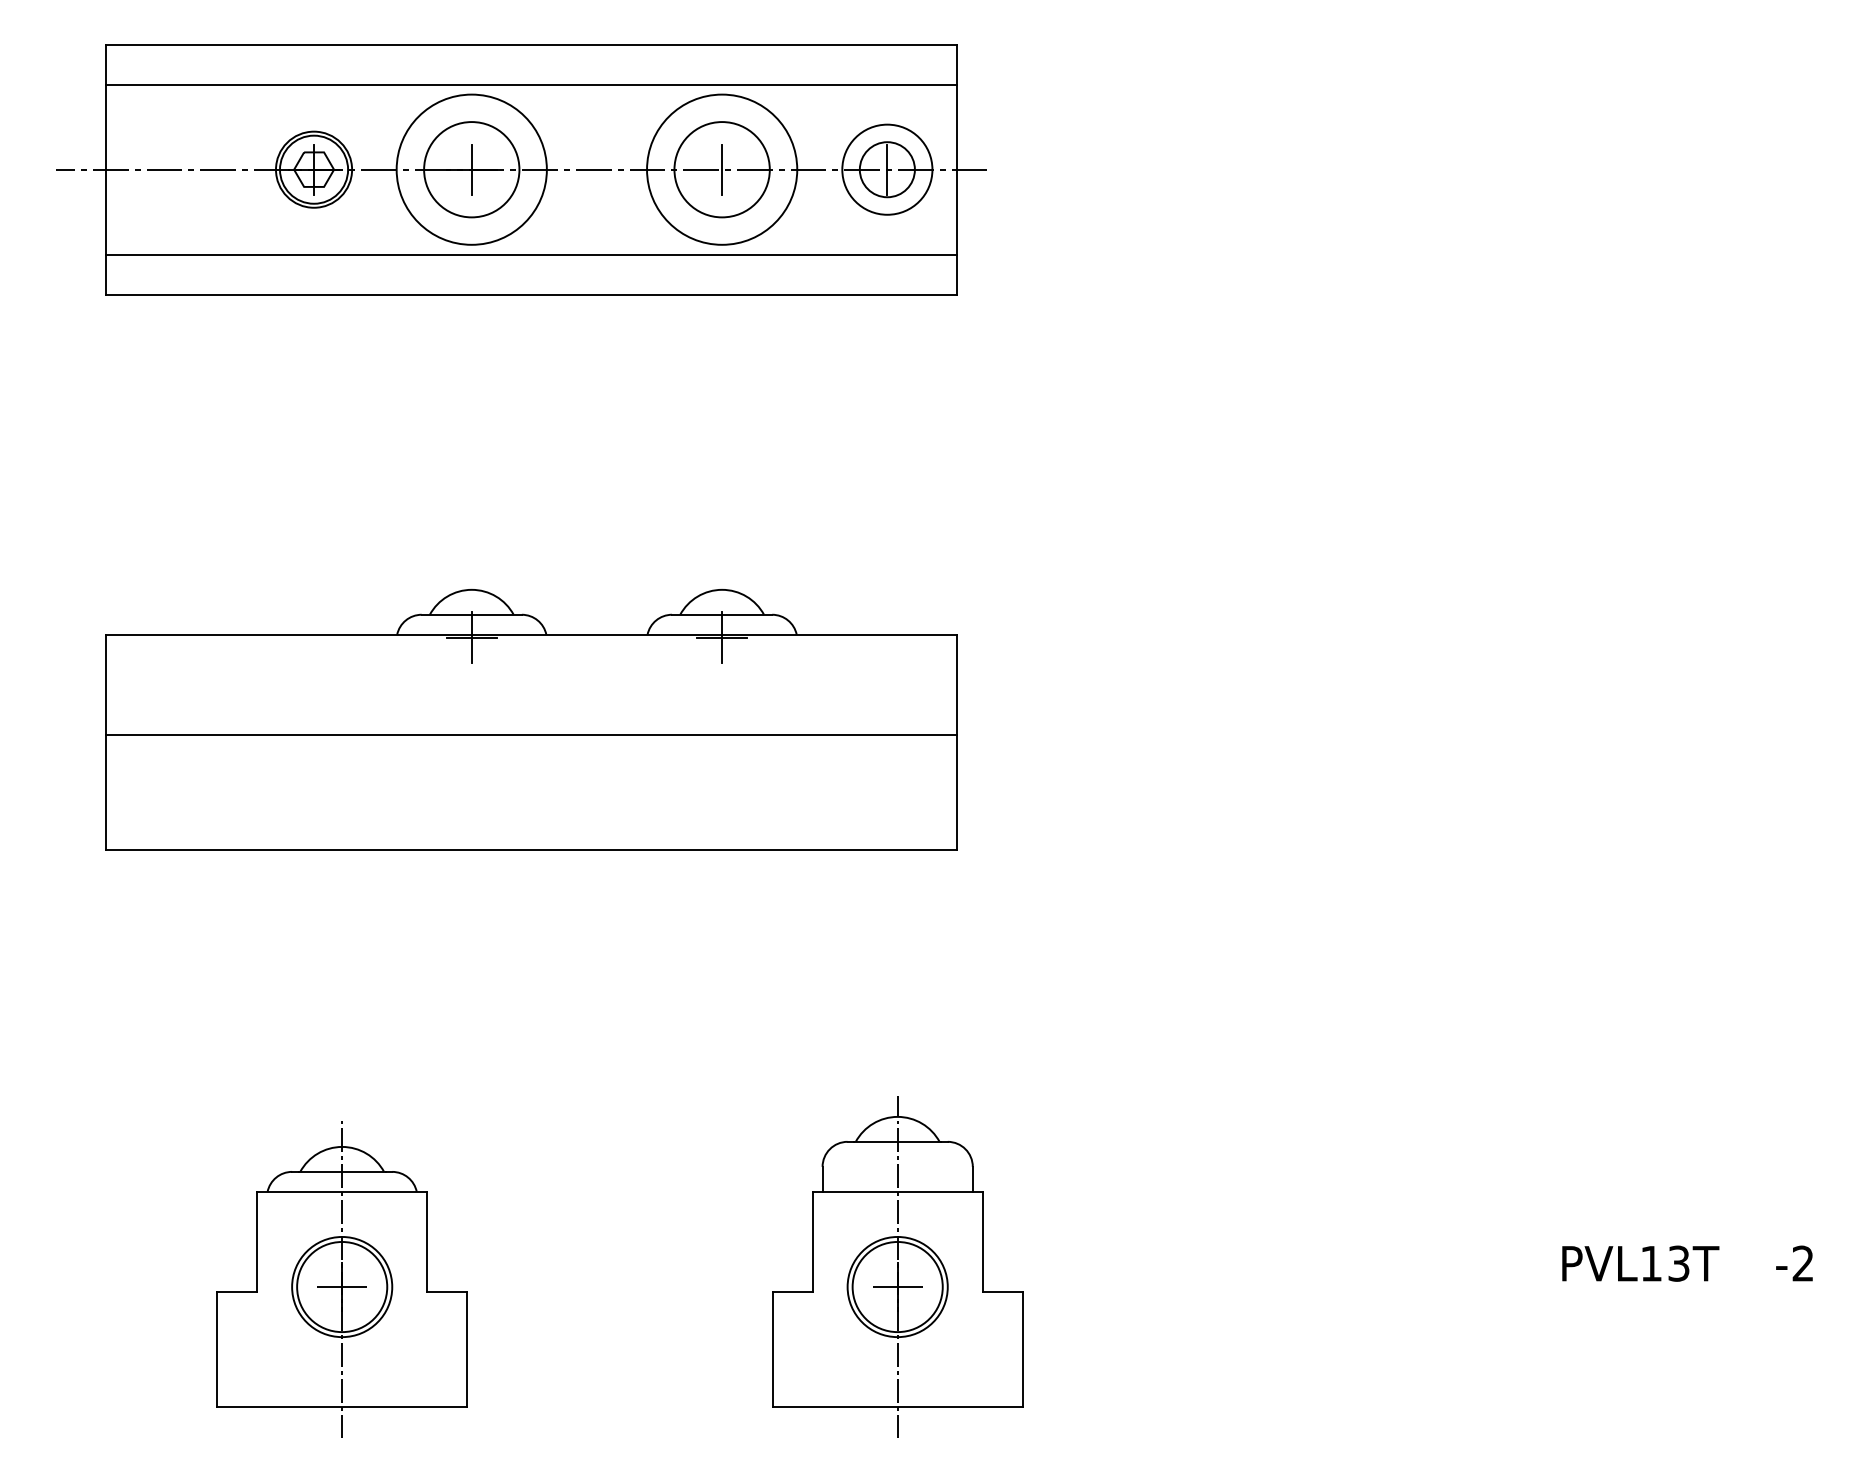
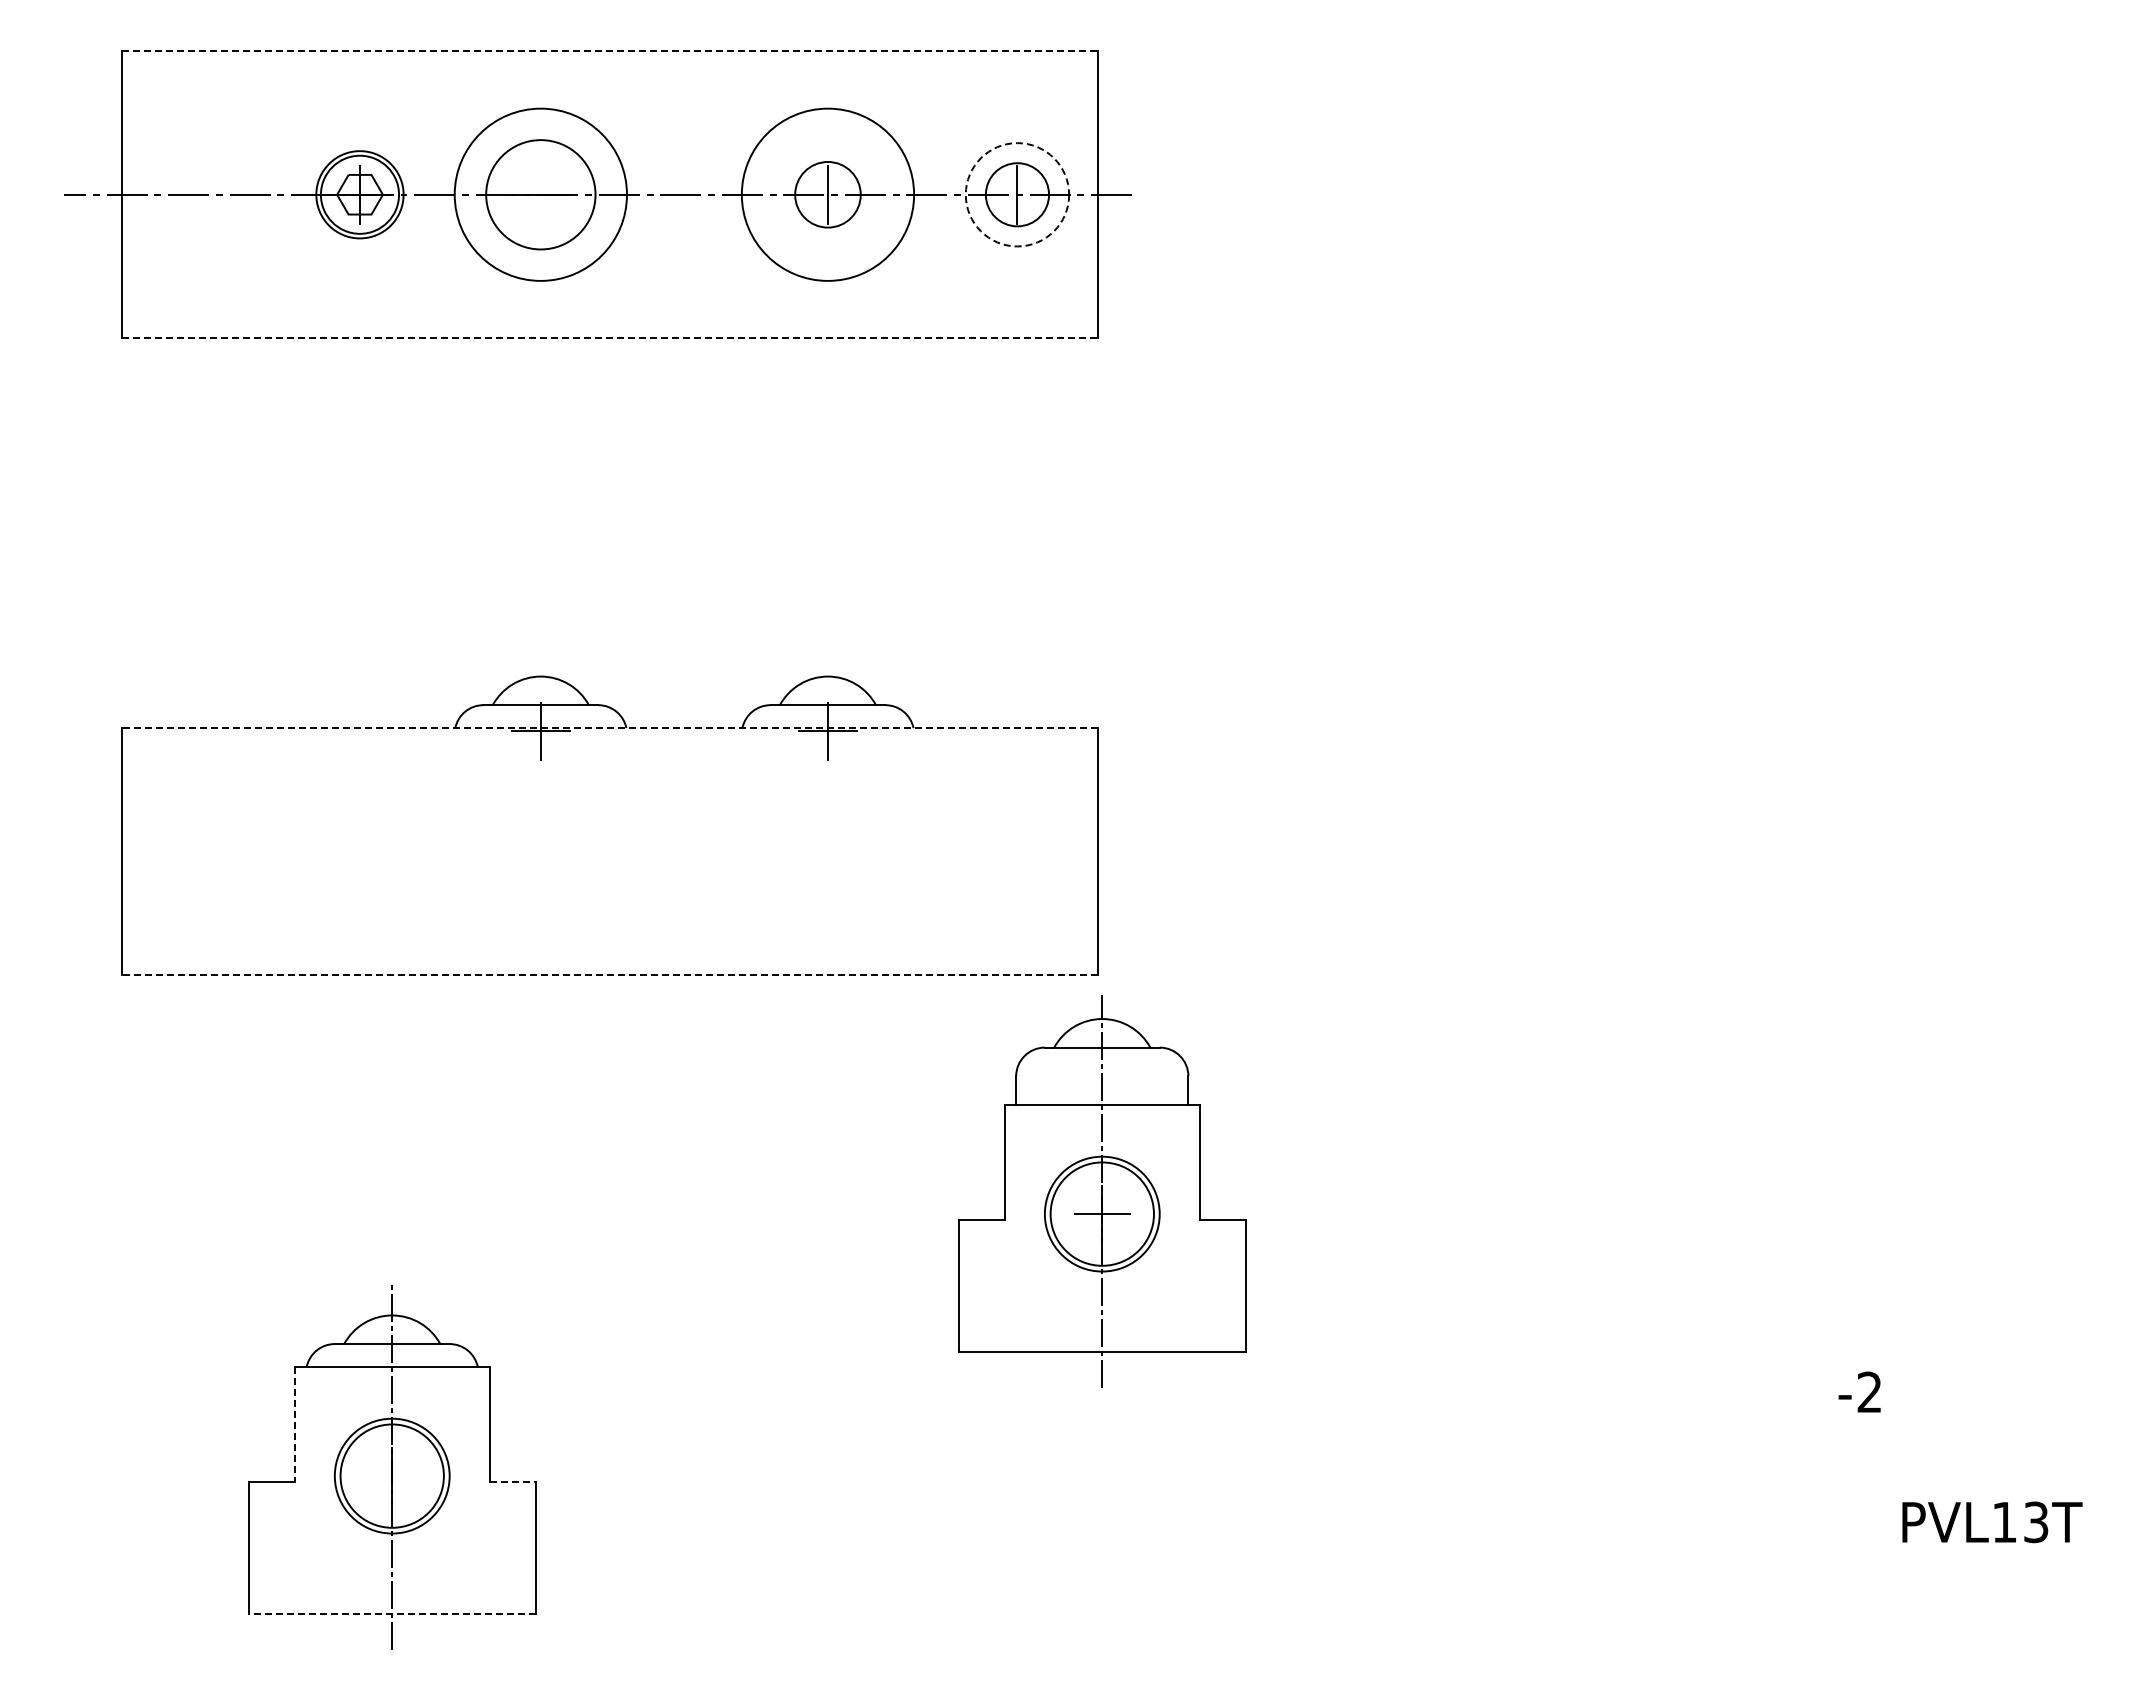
line: (532, 44) -> (610, 51), solid -> dashed
line: (531, 84) -> (609, 97), removed
line: (471, 169) -> (540, 194), removed
circle: (721, 169) -> (827, 194), size x0.6
circle: (887, 169) -> (1017, 194), solid -> dashed
line: (531, 254) -> (609, 292), removed
line: (532, 295) -> (610, 338), solid -> dashed
line: (531, 635) -> (609, 728), solid -> dashed
line: (531, 734) -> (609, 842), removed
line: (531, 850) -> (609, 975), solid -> dashed
line: (256, 1242) -> (294, 1424), solid -> dashed
text: (1794, 1262) -> (1859, 1391), moved
text: (1640, 1263) -> (1992, 1522), moved
part: (897, 1267) -> (1102, 1191), moved
line: (341, 1287) -> (391, 1476), removed
line: (447, 1291) -> (512, 1481), solid -> dashed
line: (342, 1406) -> (392, 1613), solid -> dashed

